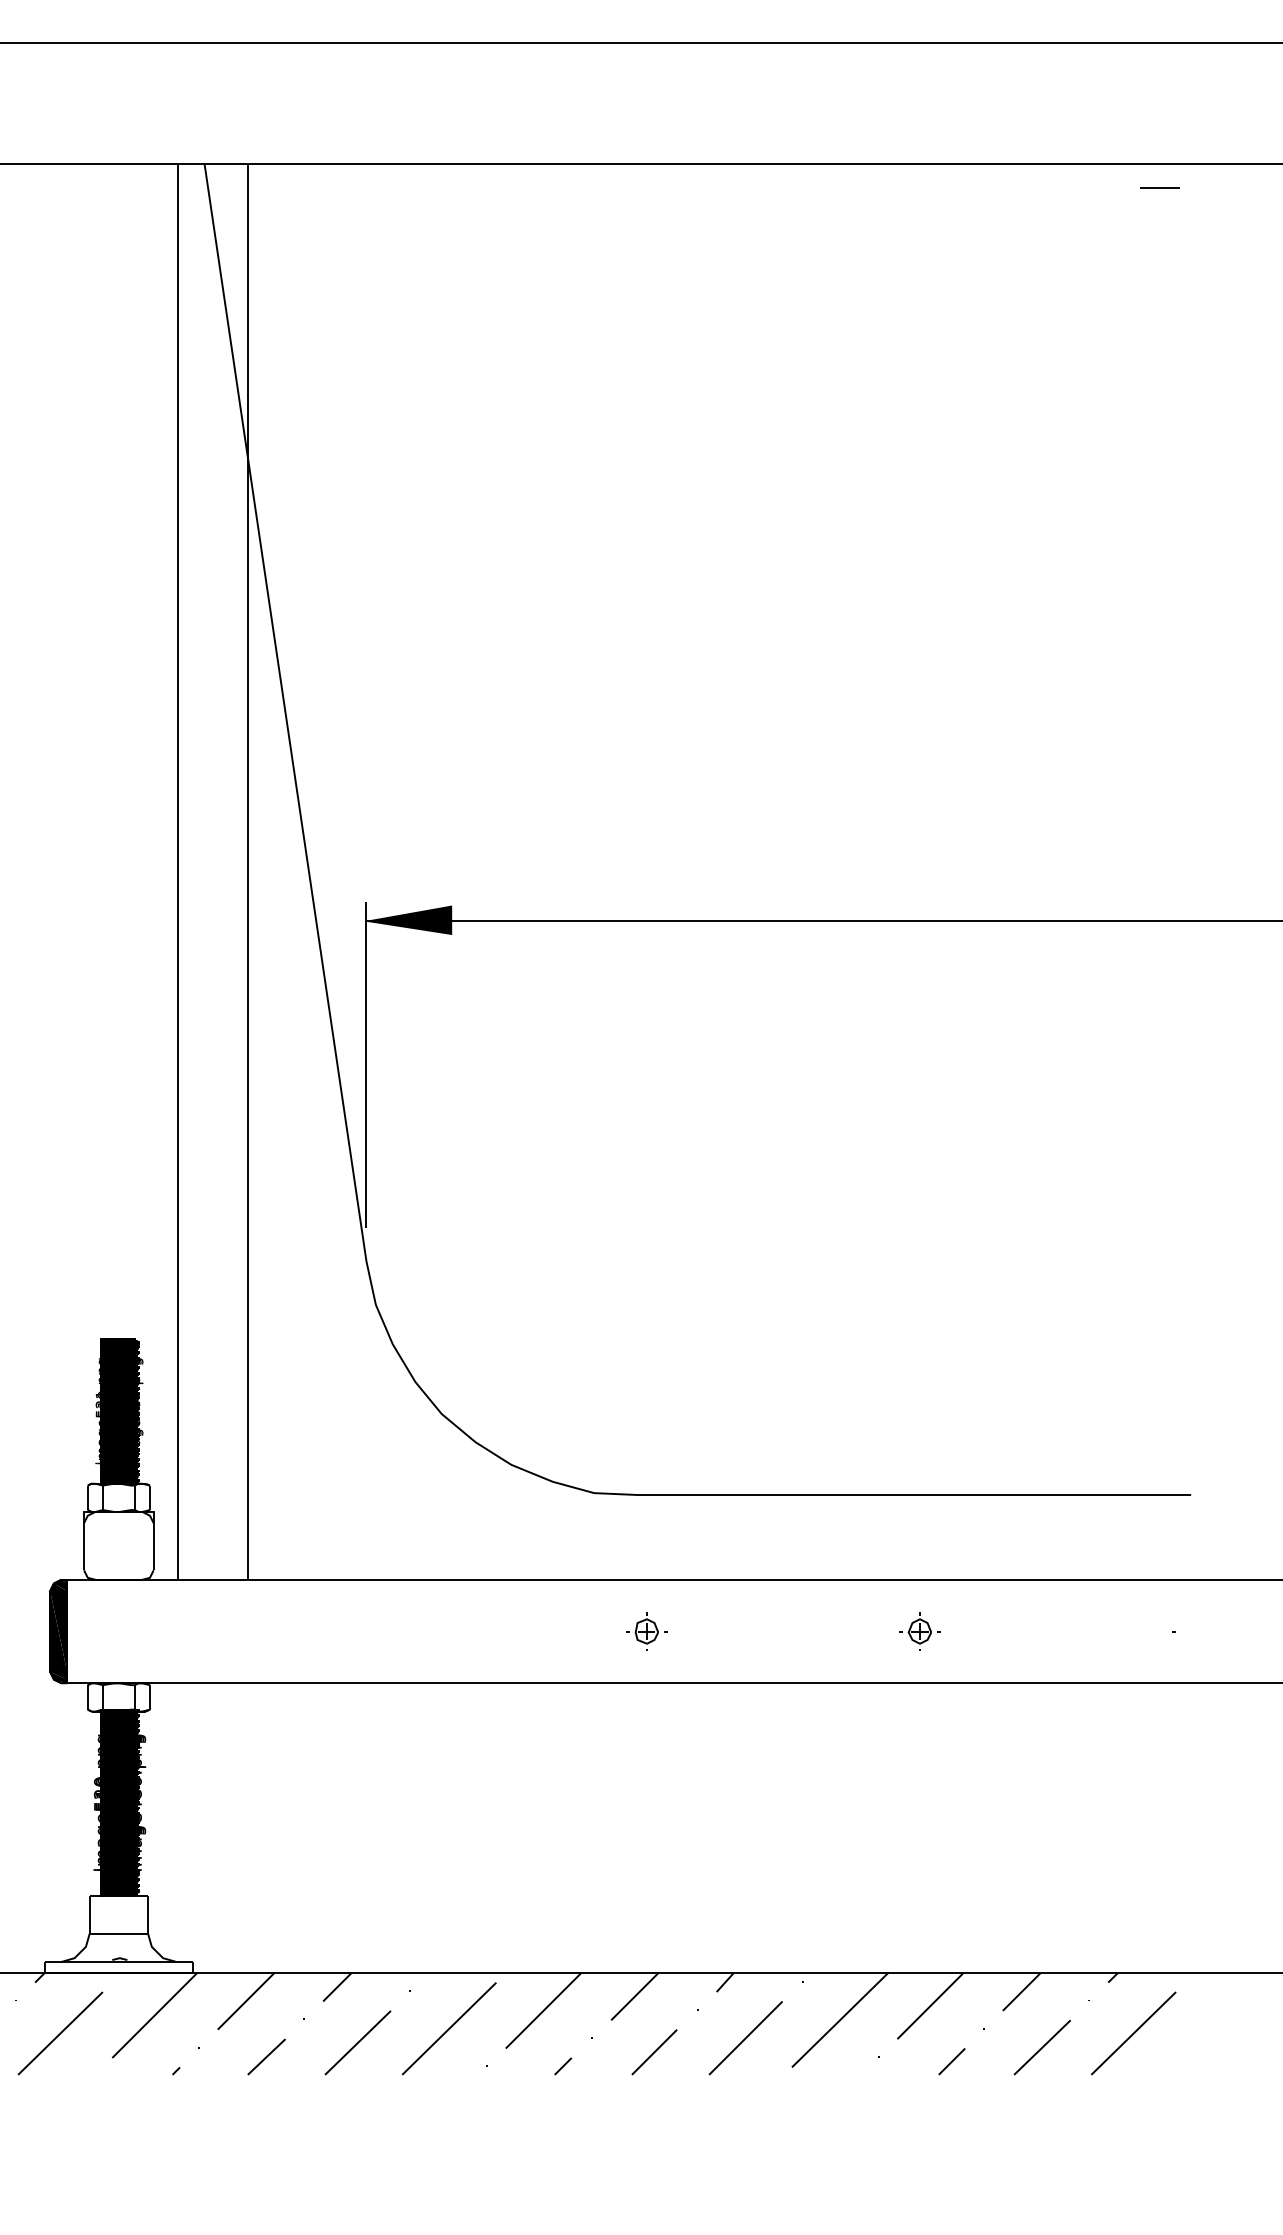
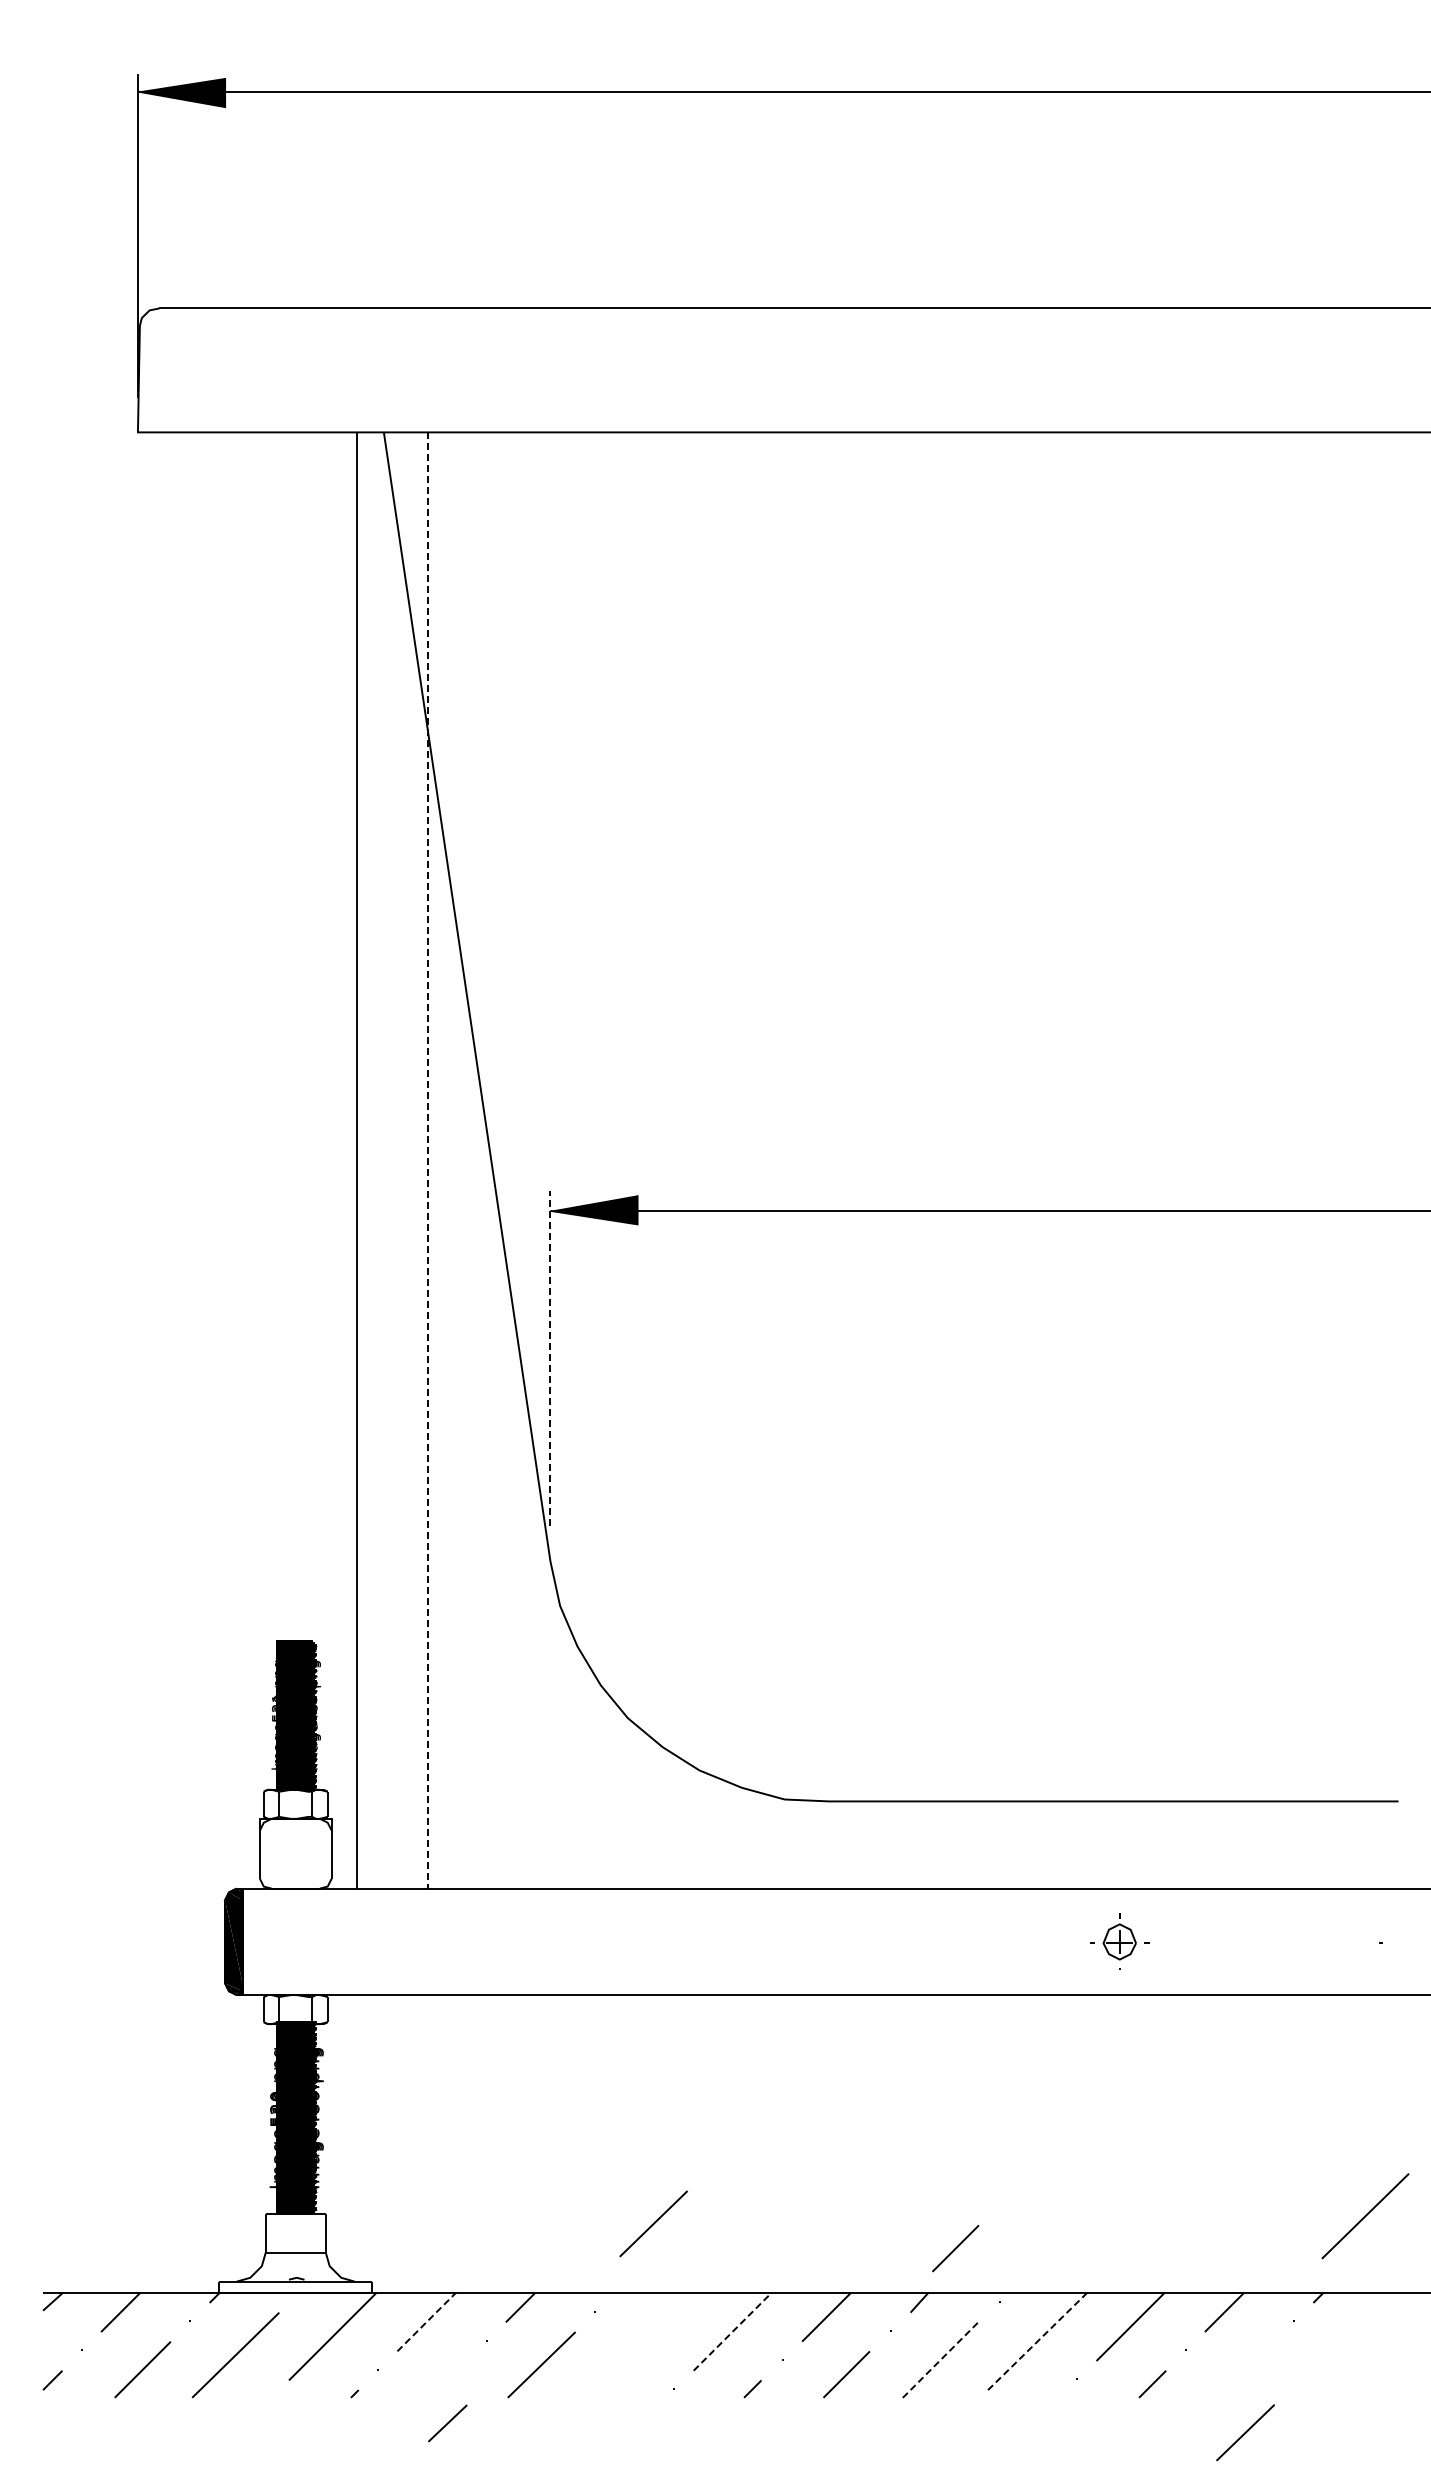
line: (1159, 188) -> (1366, 457), removed
line: (247, 871) -> (428, 1160), solid -> dashed
line: (366, 1064) -> (550, 1358), solid -> dashed
part: (646, 1631) -> (838, 1941), removed
part: (919, 1631) -> (1119, 1941), size x1.4
line: (466, 1905) -> (653, 2223), added
line: (760, 1929) -> (955, 2248), added
line: (245, 2000) -> (426, 2321), solid -> dashed
line: (543, 2011) -> (732, 2332), solid -> dashed
line: (840, 2020) -> (1037, 2341), solid -> dashed
line: (449, 2028) -> (635, 2350), removed
line: (1133, 2033) -> (1365, 2216), moved
line: (745, 2037) -> (940, 2359), solid -> dashed
line: (1042, 2047) -> (1245, 2432), moved
line: (266, 2057) -> (447, 2423), moved

